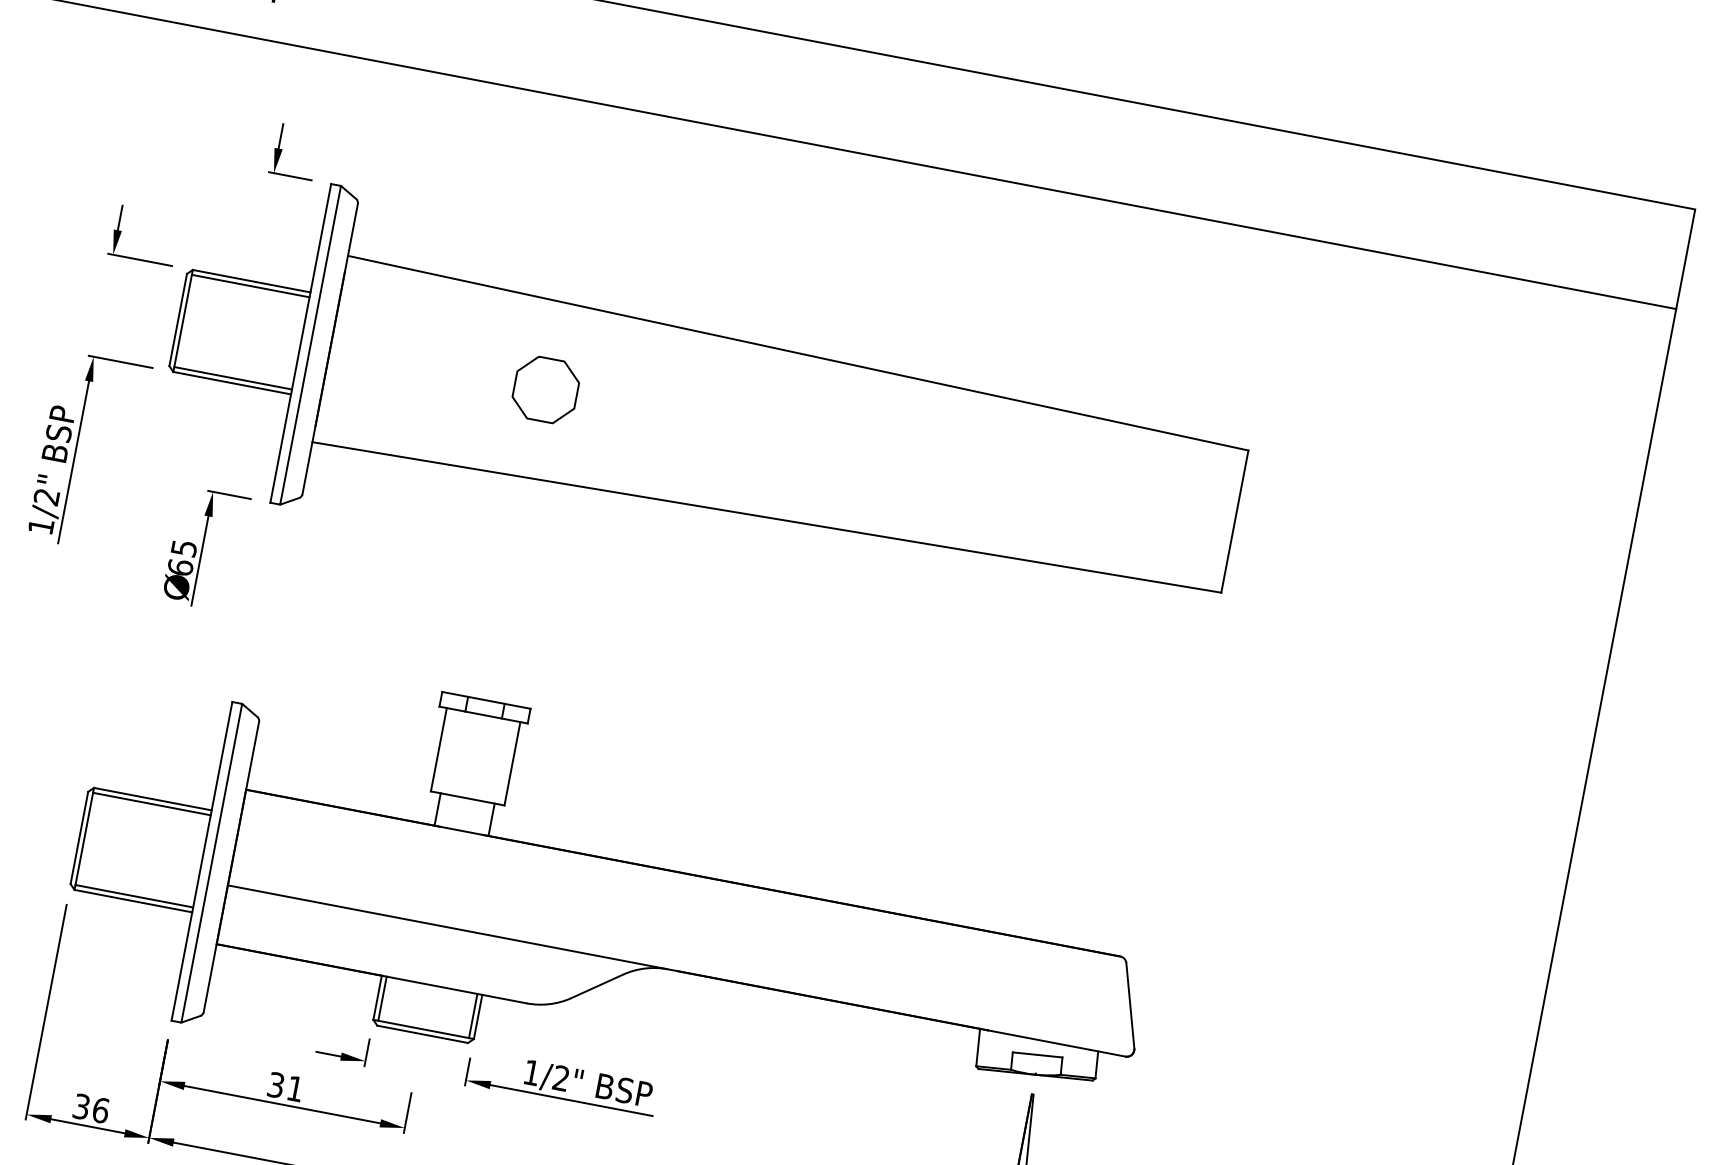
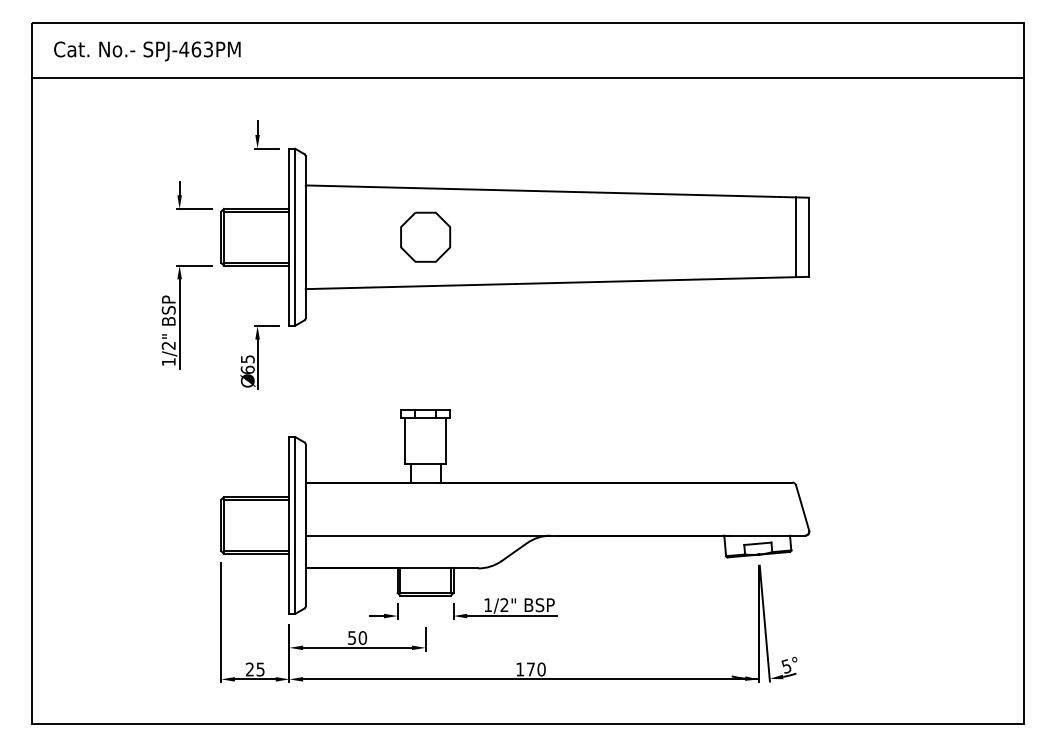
part: (545, 388) -> (425, 236), size x1.43
line: (1212, 517) -> (796, 237), added
text: (285, 1086) -> (357, 637), 31 -> 50
text: (91, 1108) -> (255, 669), 36 -> 25

